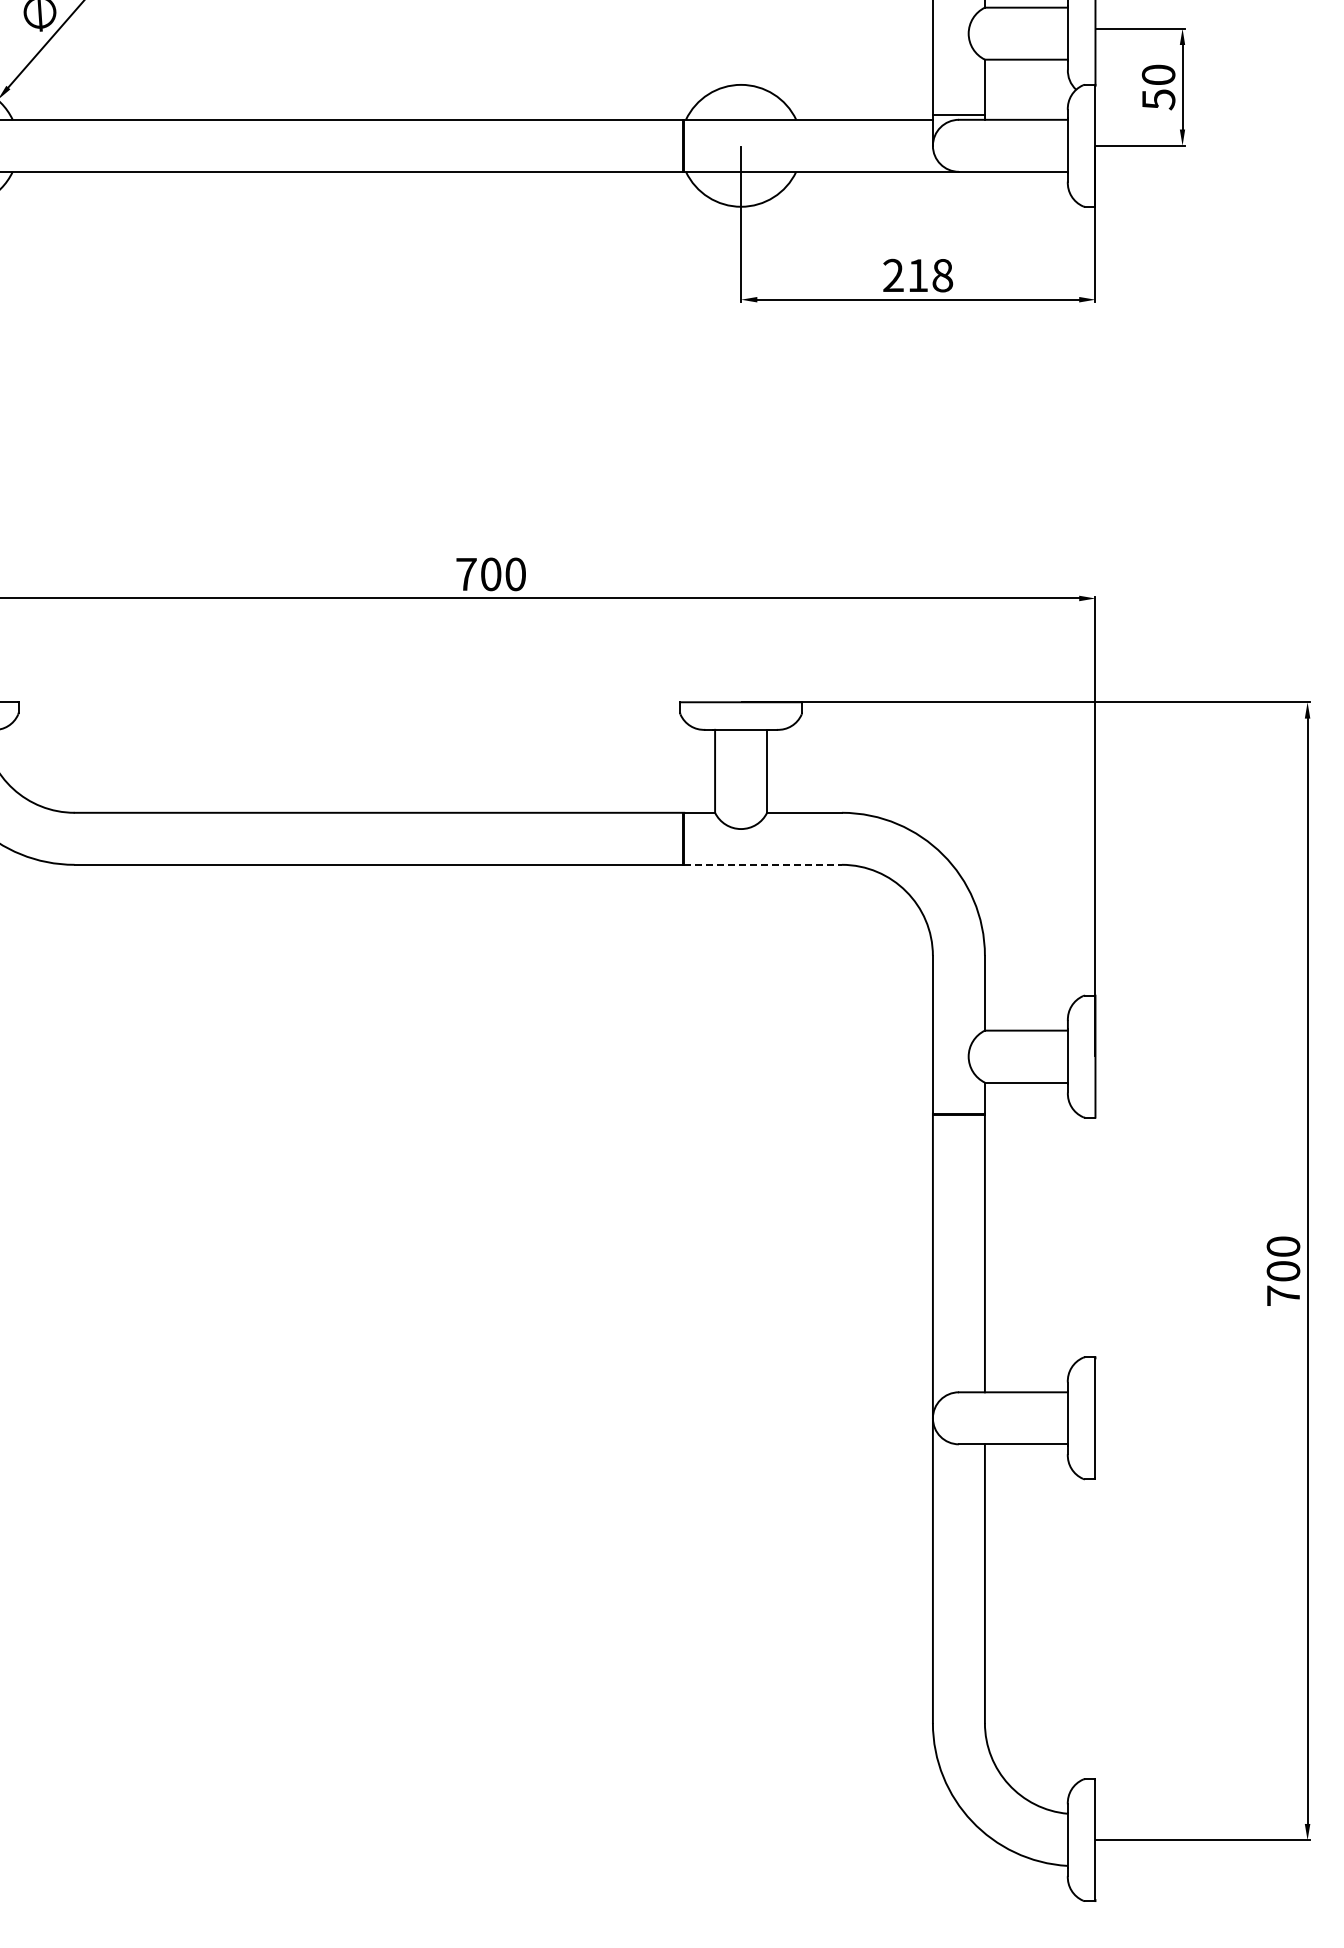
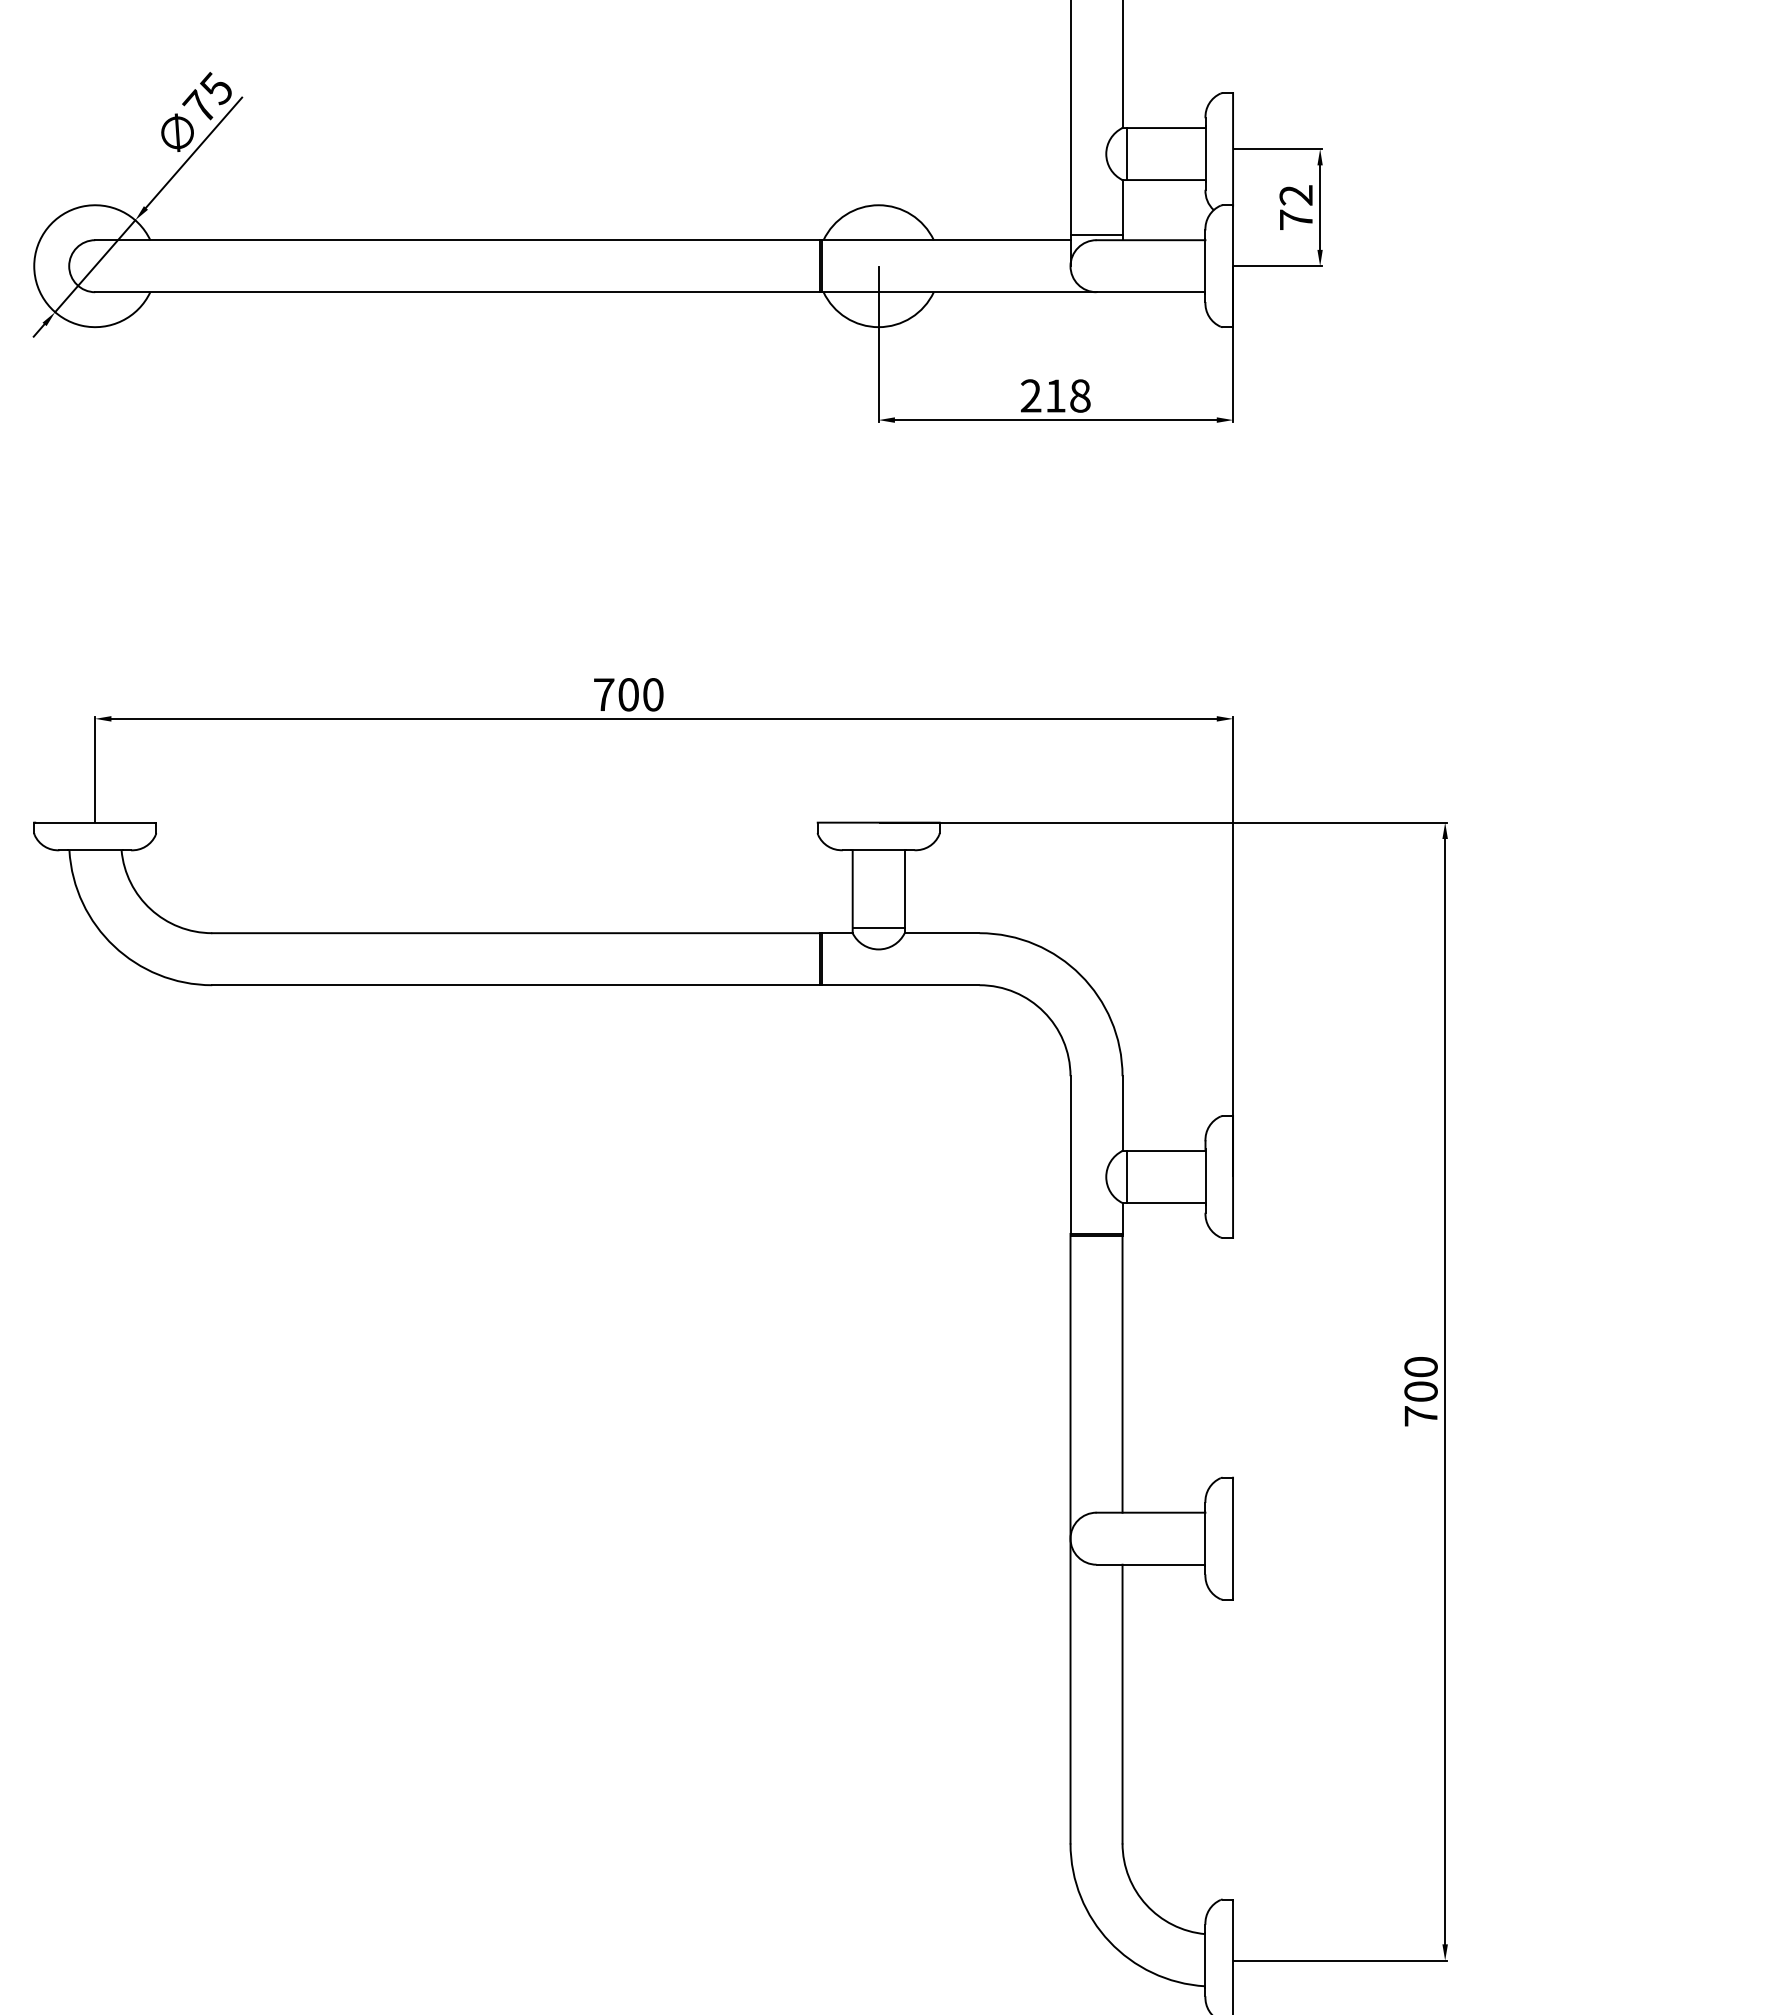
line: (989, 34) -> (1127, 154), added
text: (1158, 87) -> (1296, 207), 50 -> 72
line: (740, 808) -> (878, 928), added
line: (762, 865) -> (900, 985), dashed -> solid
line: (989, 1057) -> (1127, 1177), added

